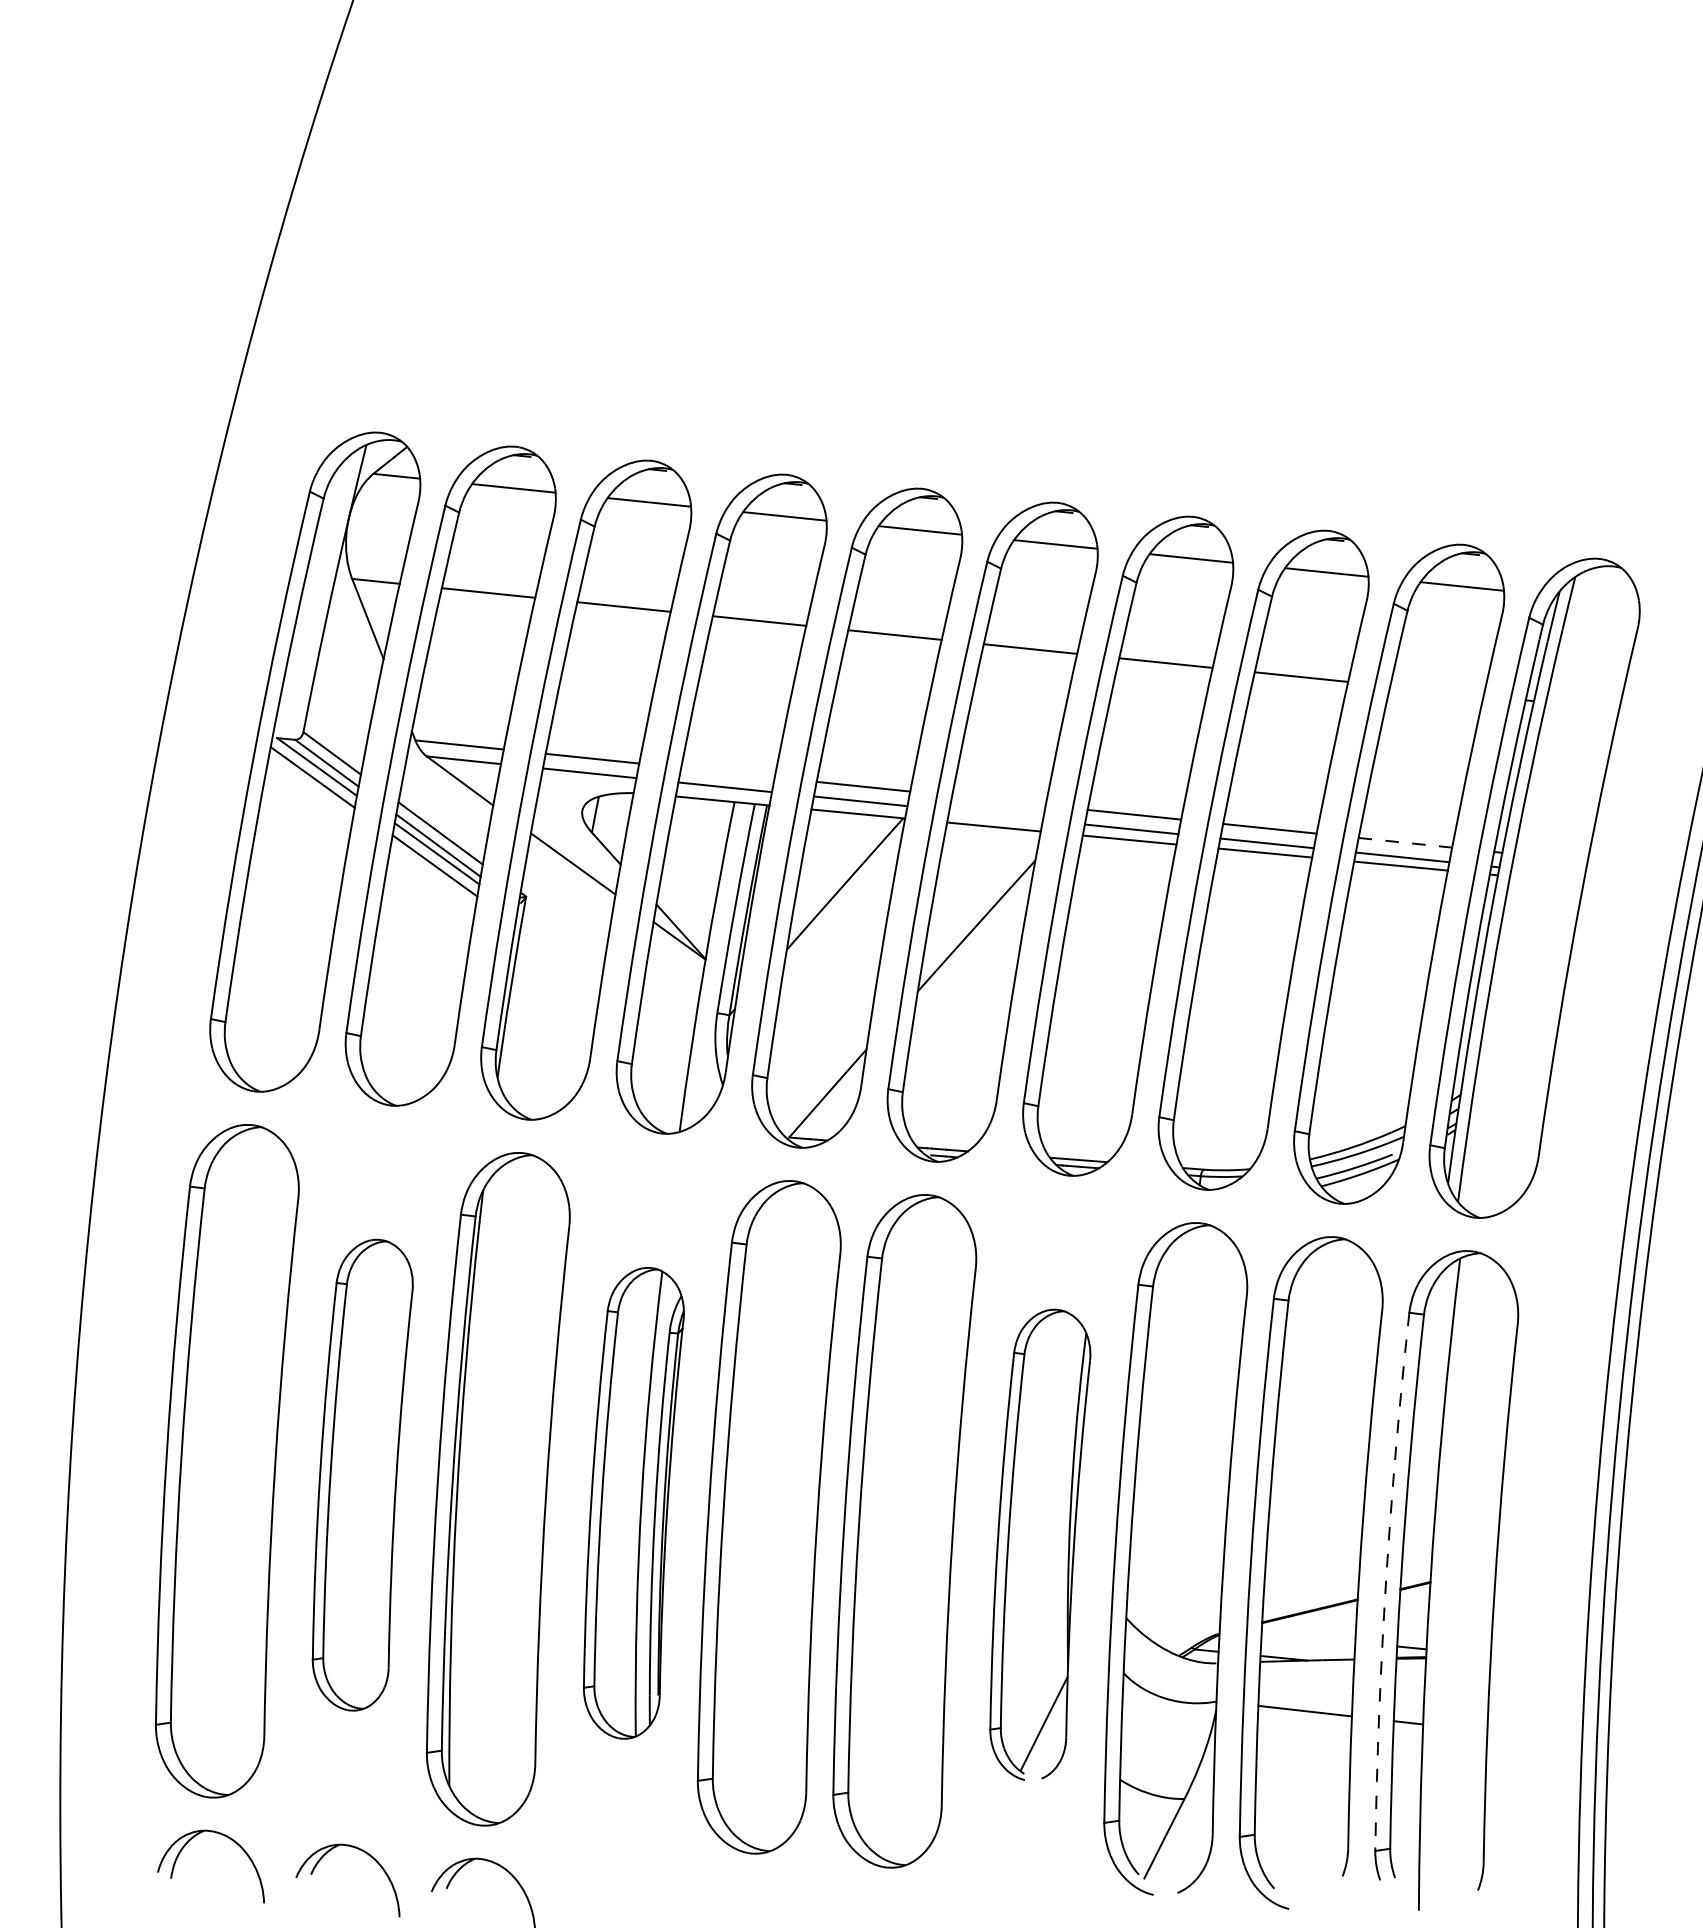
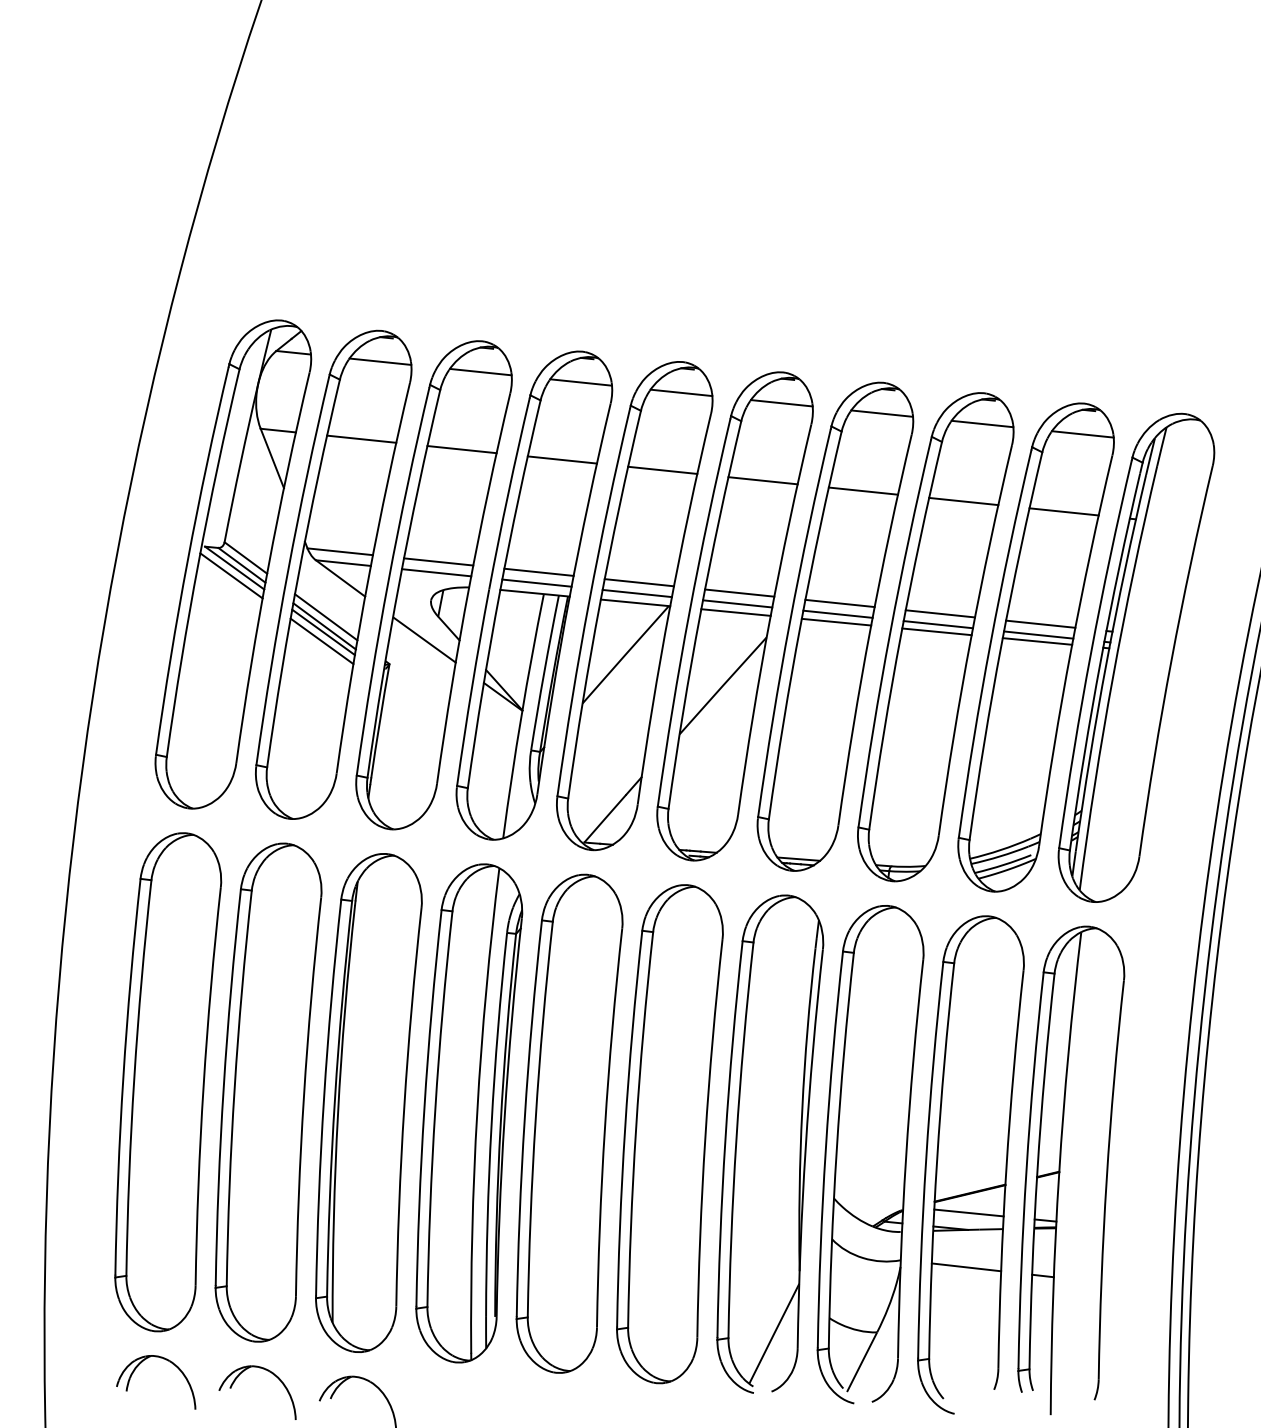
line: (1436, 690) -> (1063, 511), added
line: (727, 771) -> (538, 571), added
line: (998, 799) -> (739, 592), added
line: (995, 814) -> (737, 603), added
line: (1405, 843) -> (1040, 624), dashed -> solid
part: (362, 1475) -> (268, 1092), size x1.43
part: (634, 1503) -> (469, 1113), size x1.43
part: (1040, 1543) -> (770, 1143), size x1.43
arc: (1386, 1580) -> (1026, 1170), dashed -> solid
line: (1307, 1637) -> (968, 1212), added

